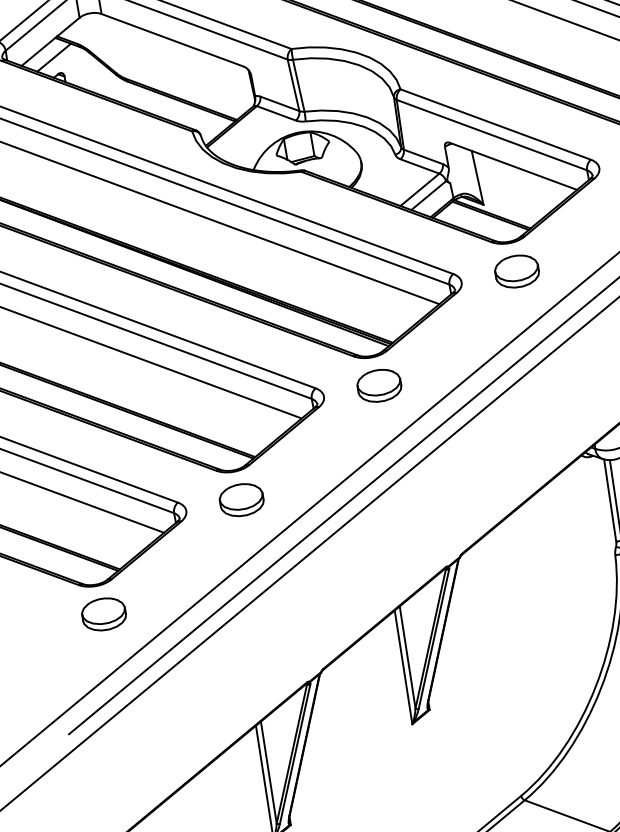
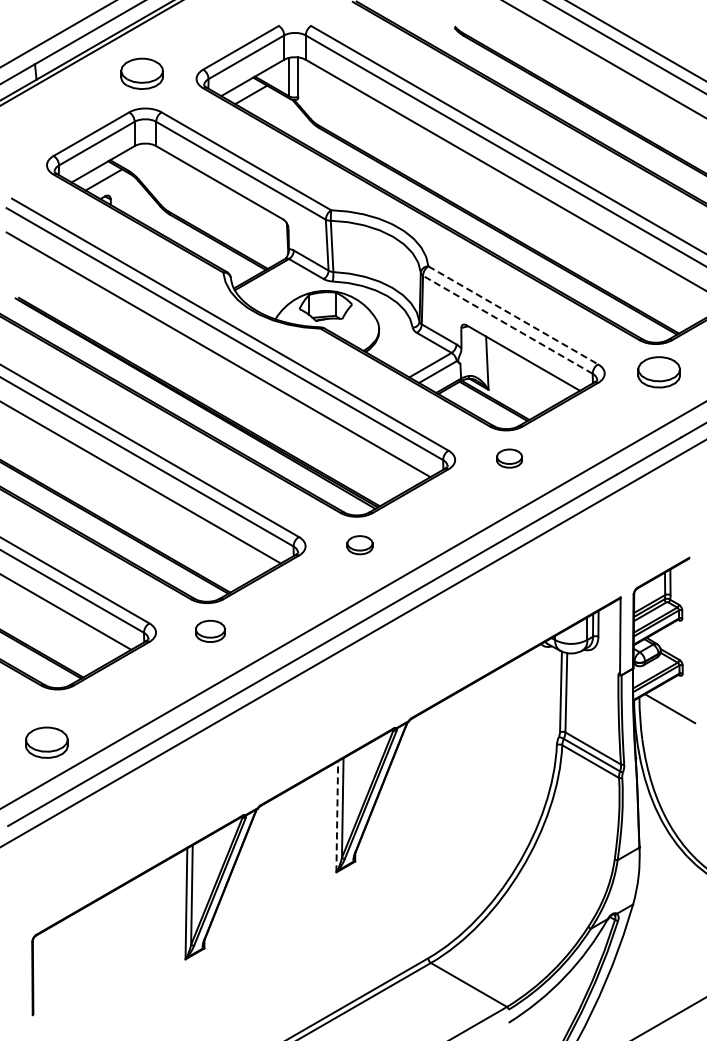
line: (496, 124) -> (513, 315), solid -> dashed
line: (491, 134) -> (507, 324), solid -> dashed
part: (516, 271) -> (509, 458), size x0.6
part: (378, 386) -> (359, 545), size x0.6
part: (241, 500) -> (210, 631), size x0.7
part: (103, 614) -> (46, 742), moved
line: (403, 666) -> (337, 816), solid -> dashed

